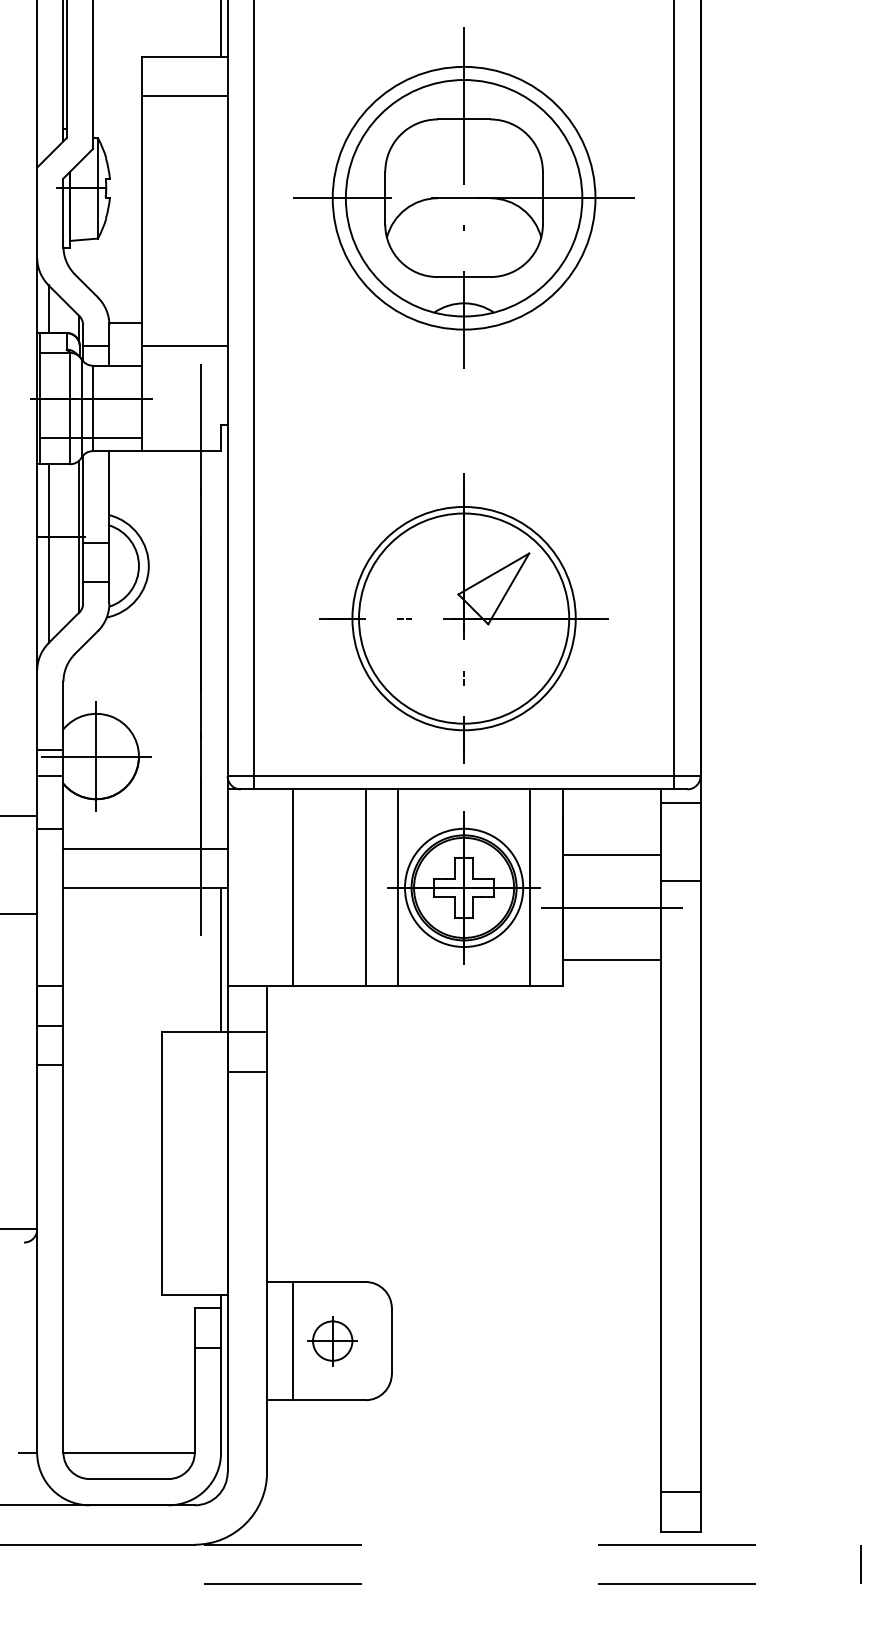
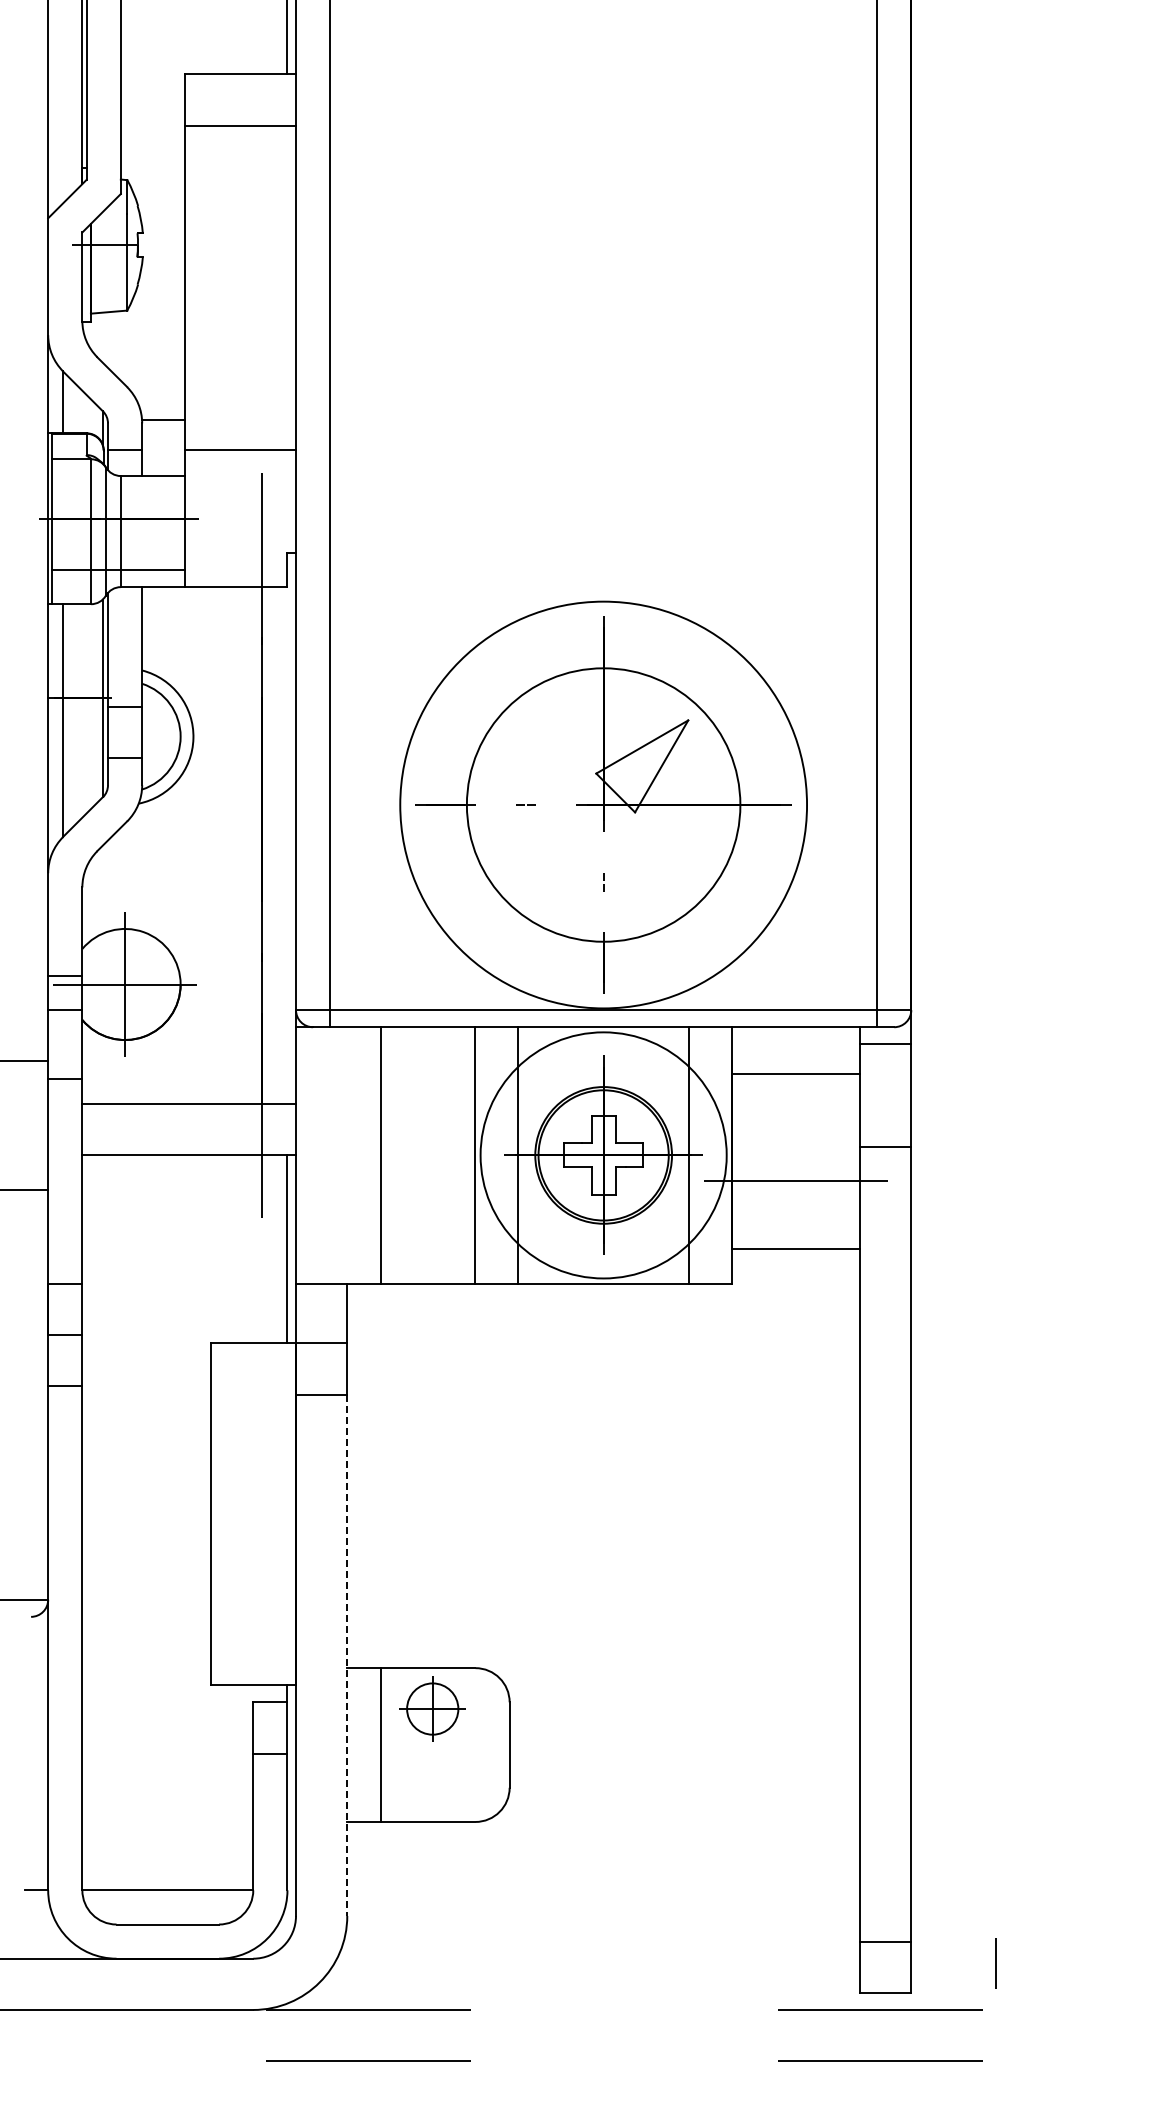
part: (463, 197) -> (603, 257), removed
circle: (463, 618) -> (603, 804), size x1.4
line: (611, 854) -> (795, 1073), moved
circle: (463, 887) -> (603, 1155), size x1.6
line: (267, 1272) -> (347, 1655), solid -> dashed
part: (332, 1340) -> (432, 1708), moved
line: (860, 1564) -> (995, 1963), moved

